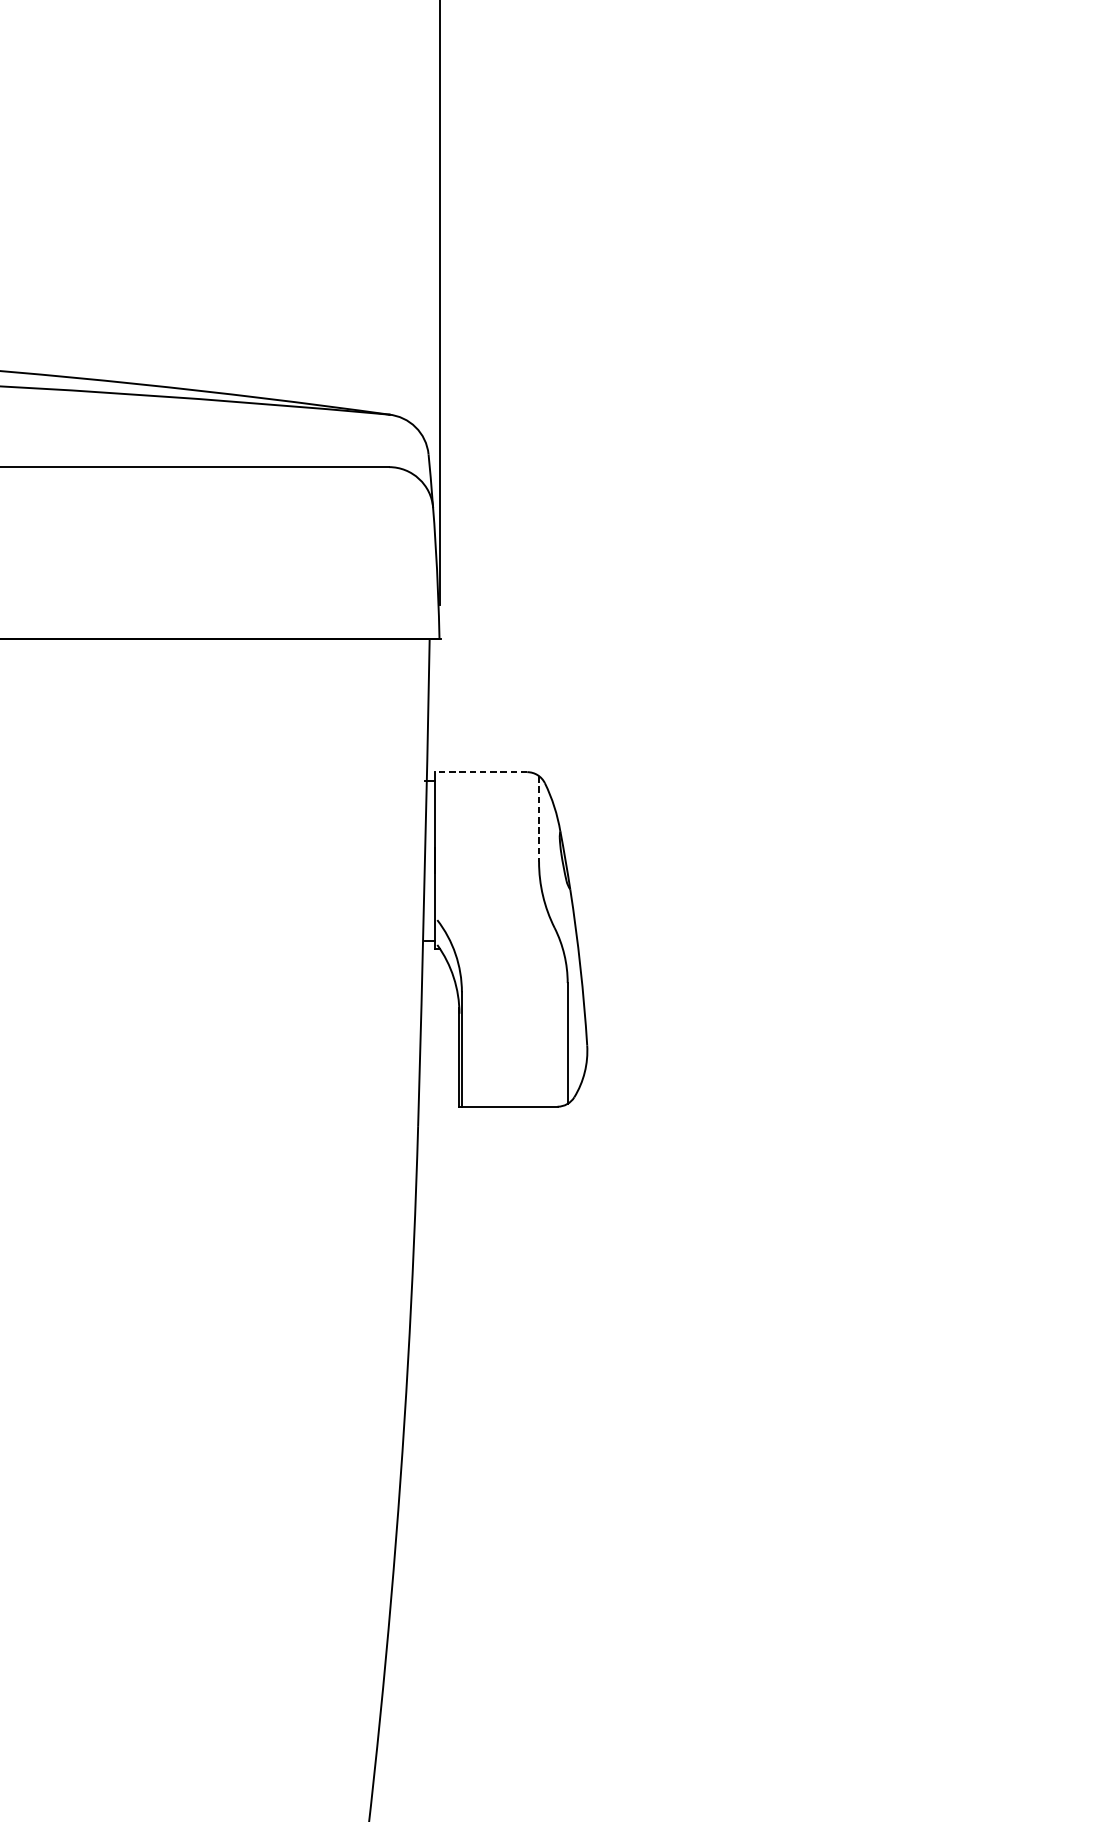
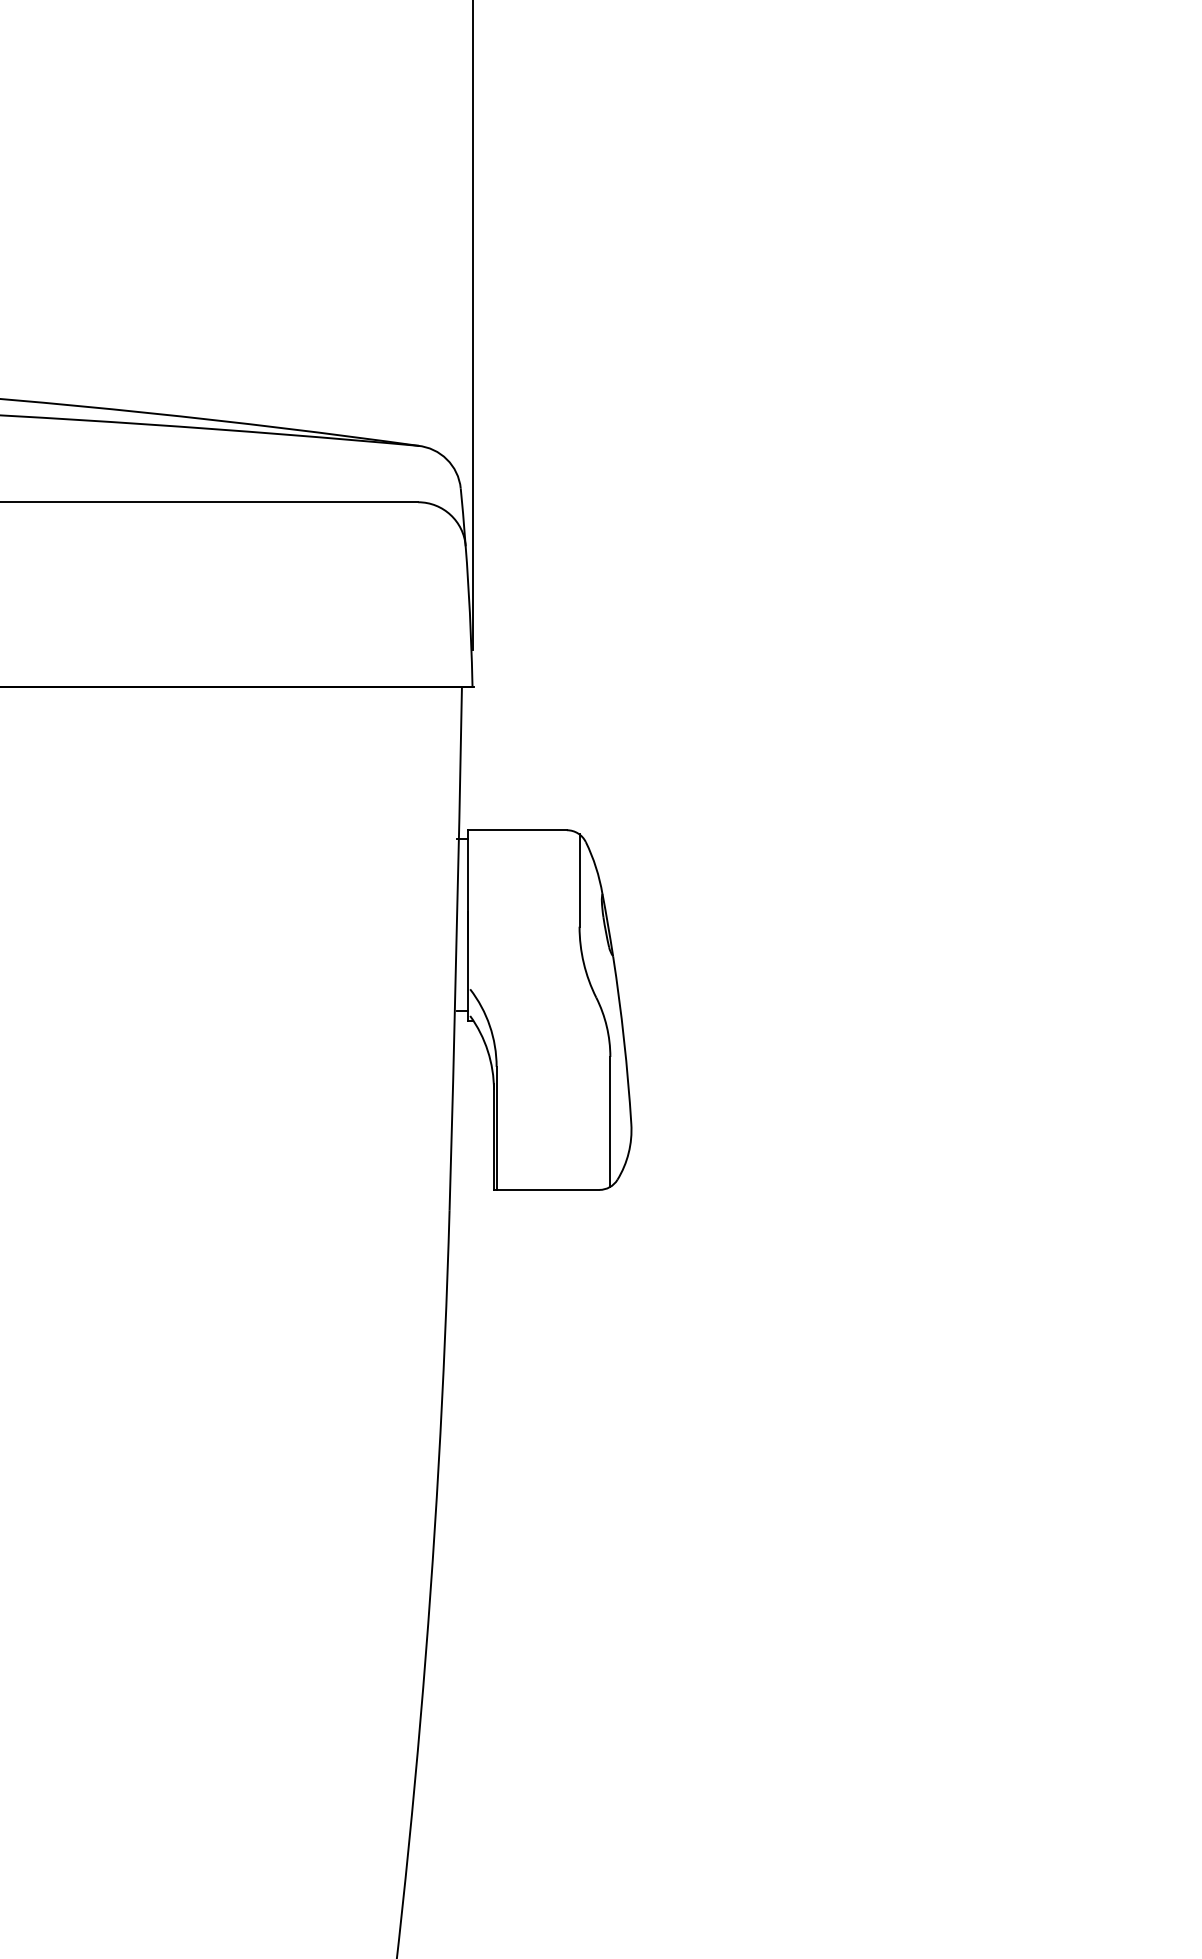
line: (481, 772) -> (517, 830), dashed -> solid
line: (539, 819) -> (579, 881), dashed -> solid

